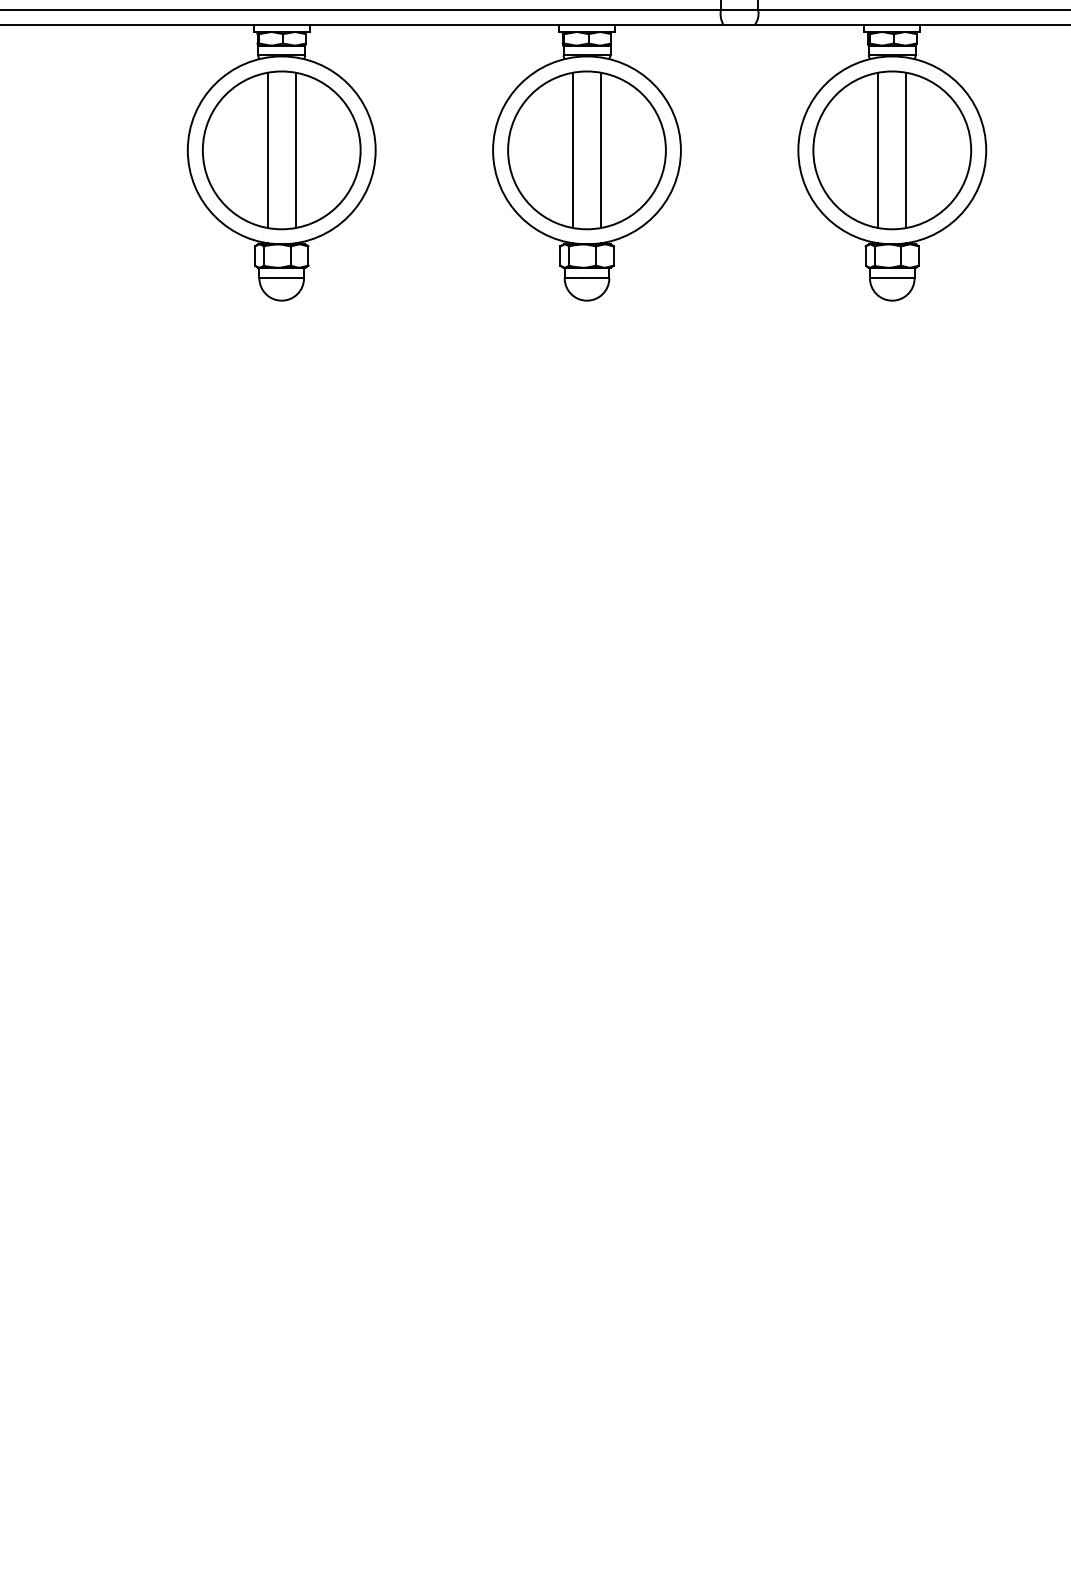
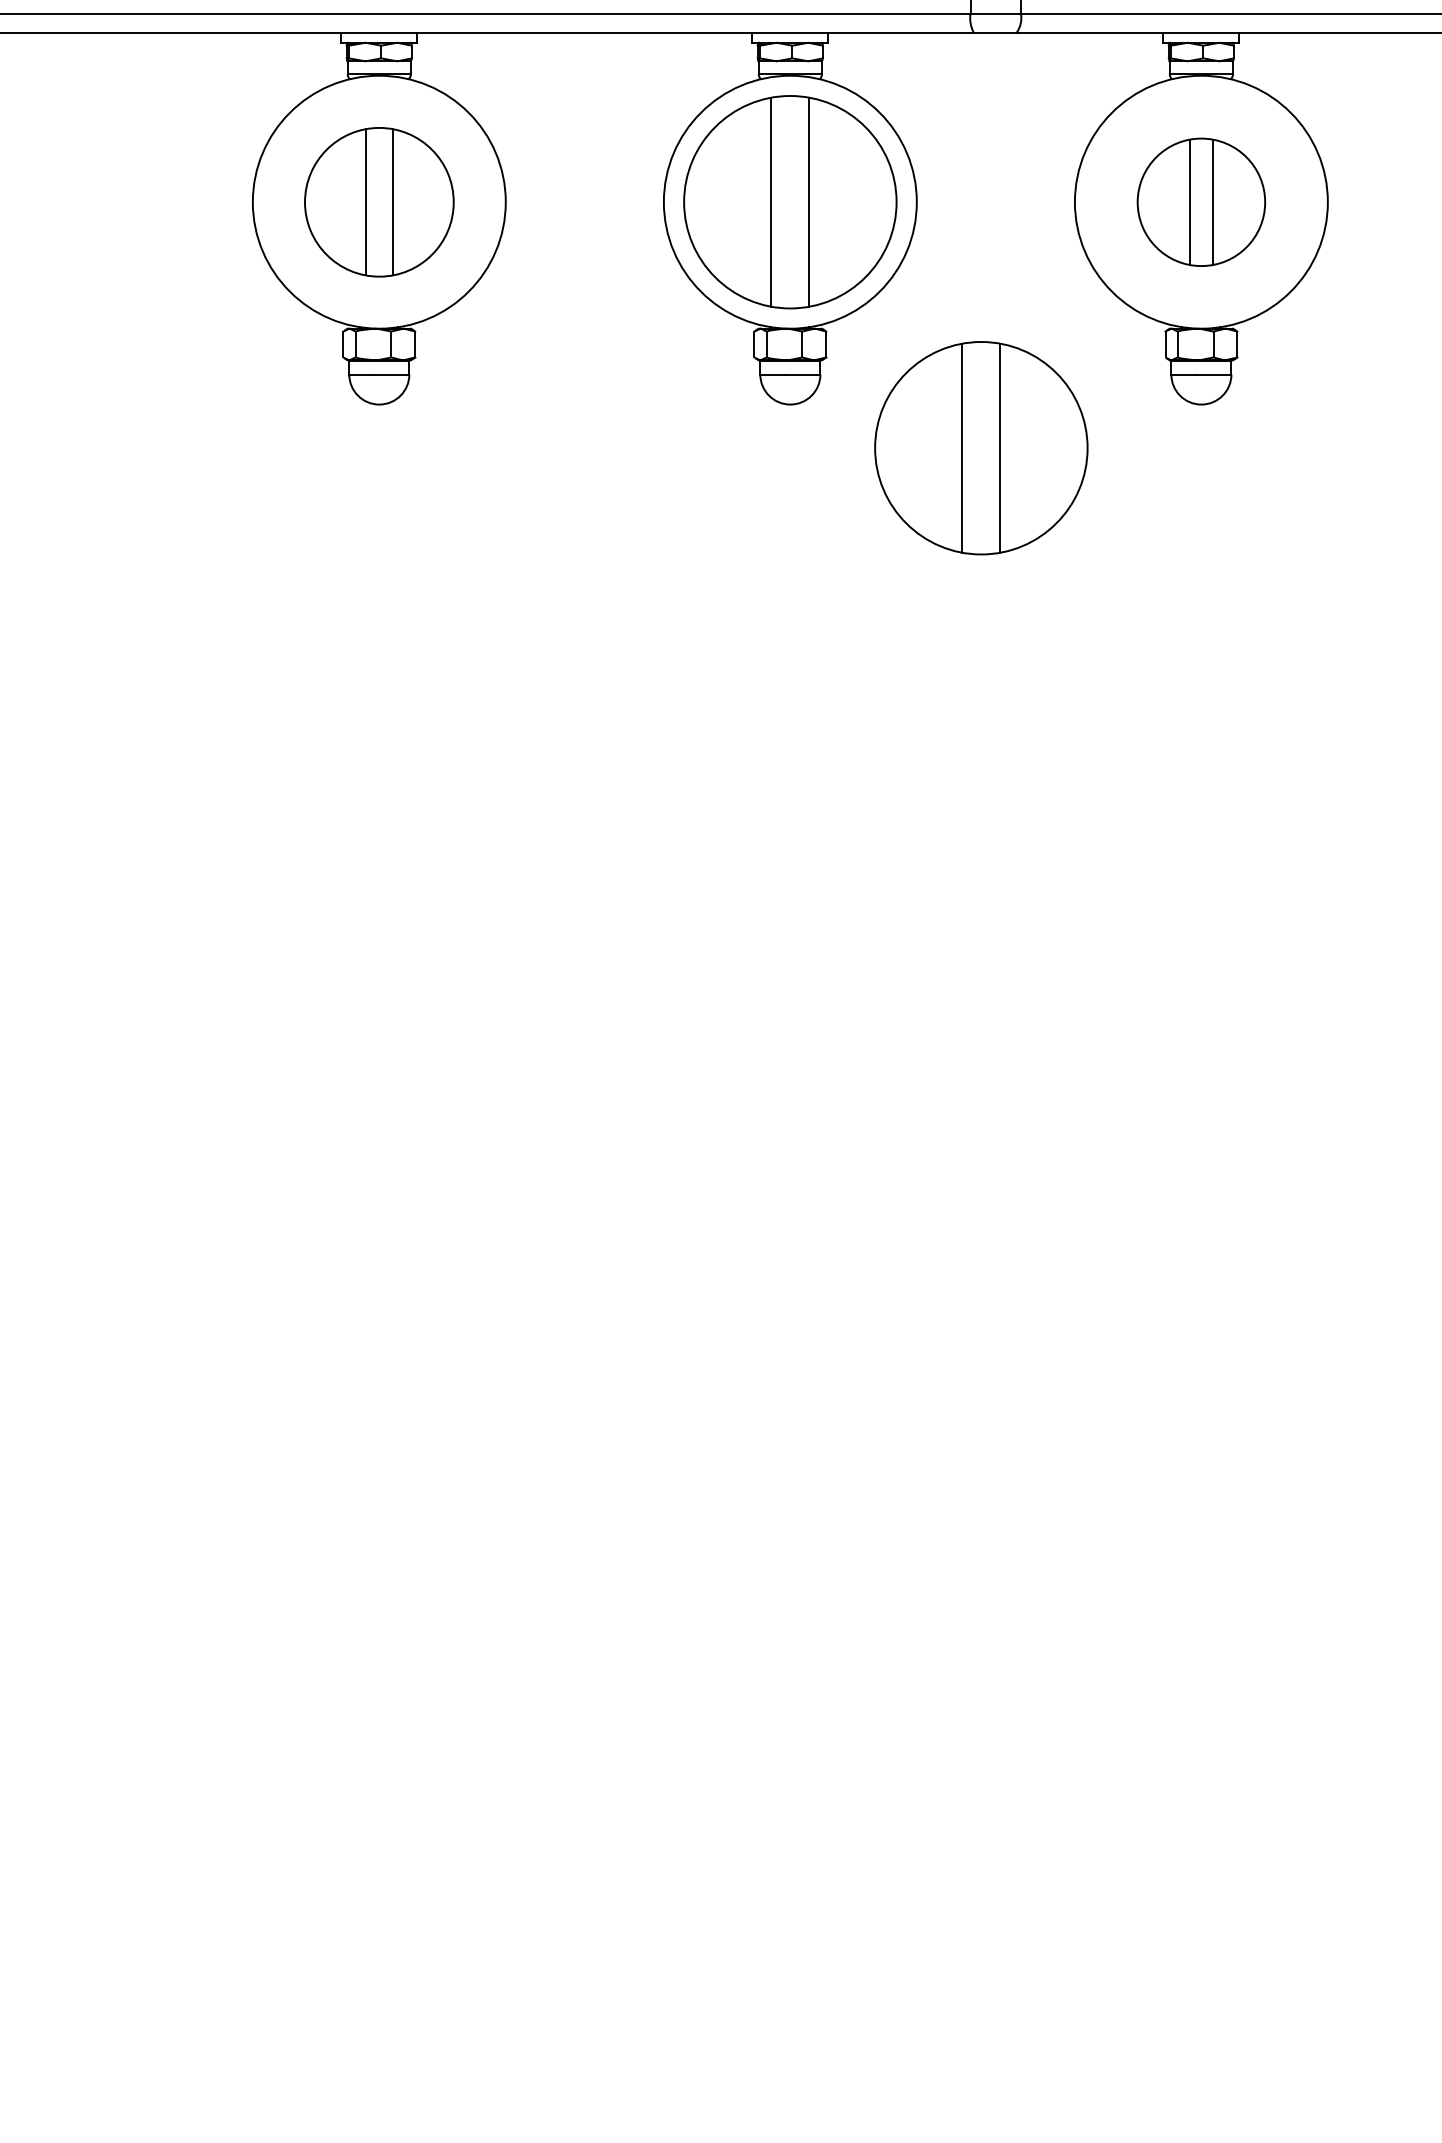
part: (281, 150) -> (379, 202), size x0.7
part: (892, 150) -> (1201, 202), size x0.6
part: (728, 333) -> (981, 448), added

